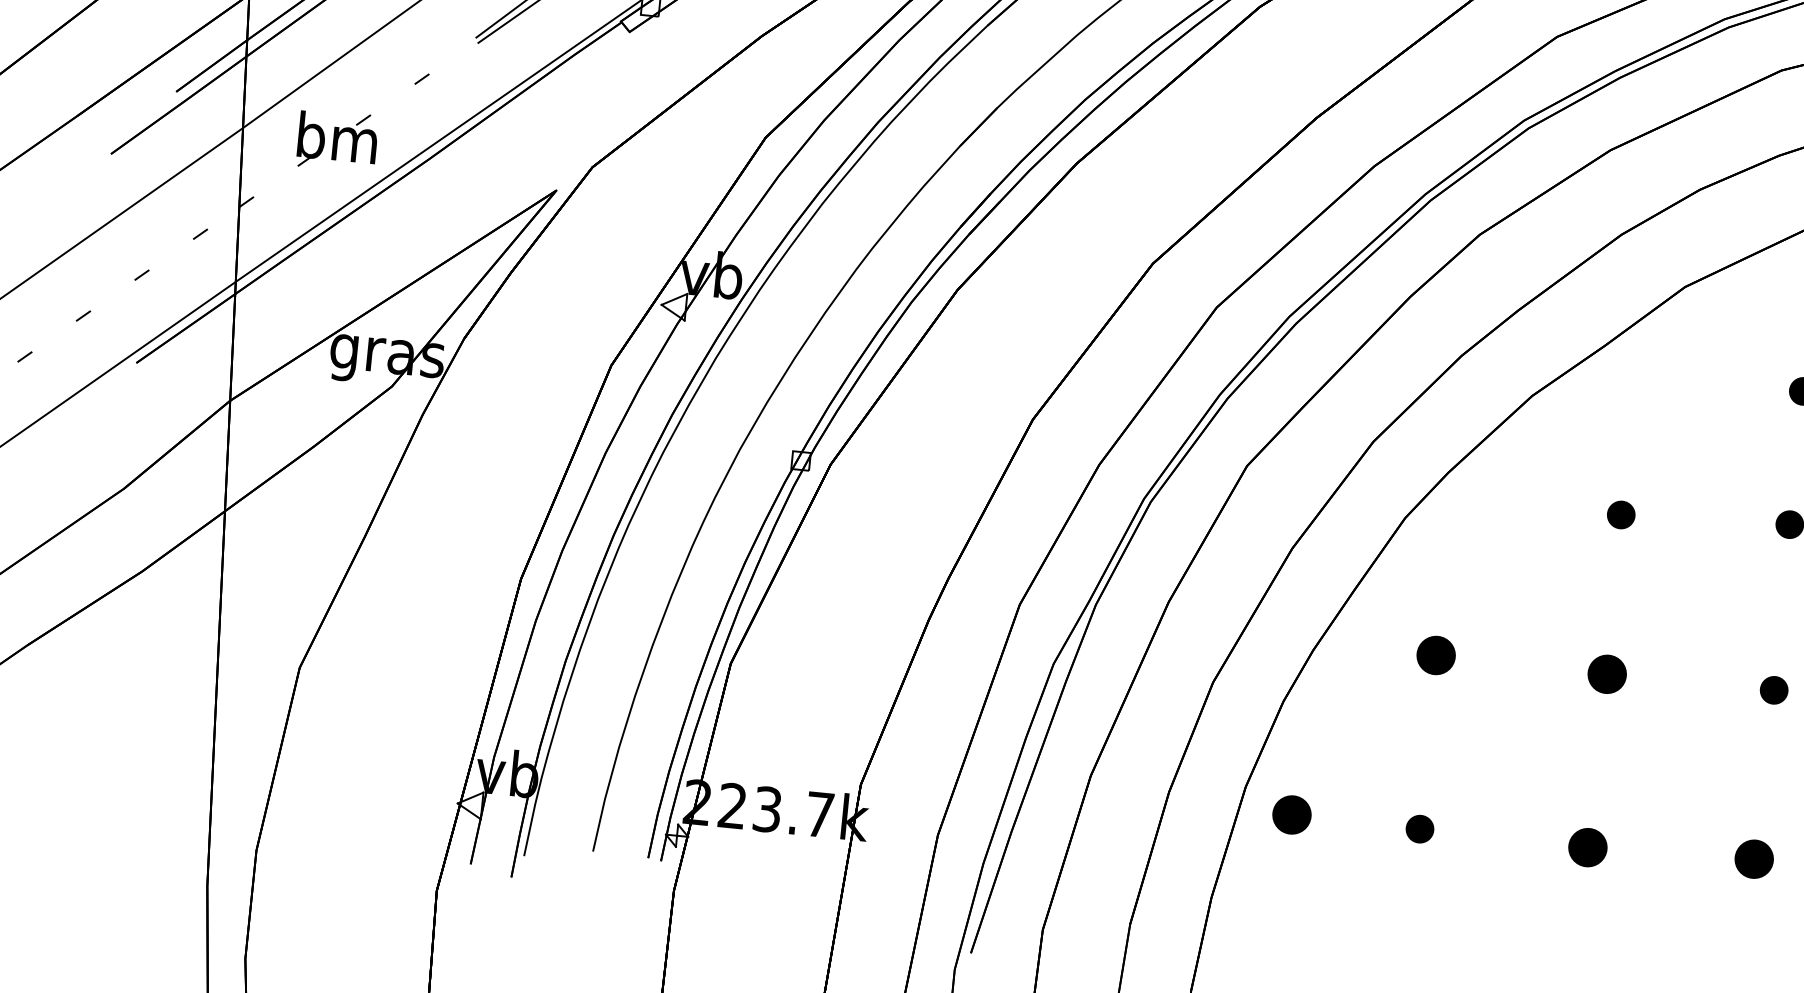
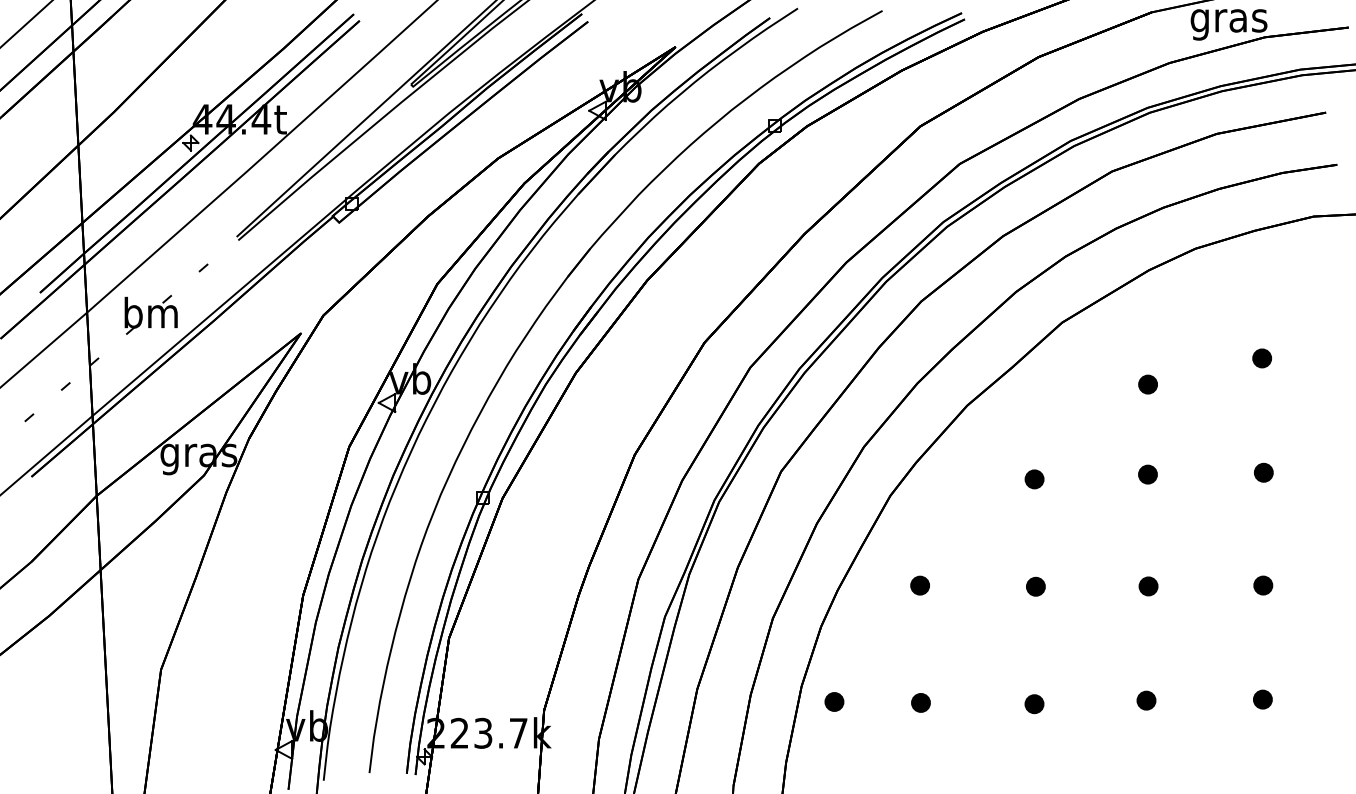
part: (1435, 655) -> (919, 585), size x0.71
part: (1606, 673) -> (1035, 586), size x0.71
part: (1292, 814) -> (834, 701), size x0.71
part: (1587, 848) -> (1034, 704), size x0.71
part: (1754, 858) -> (1146, 700), size x0.71

